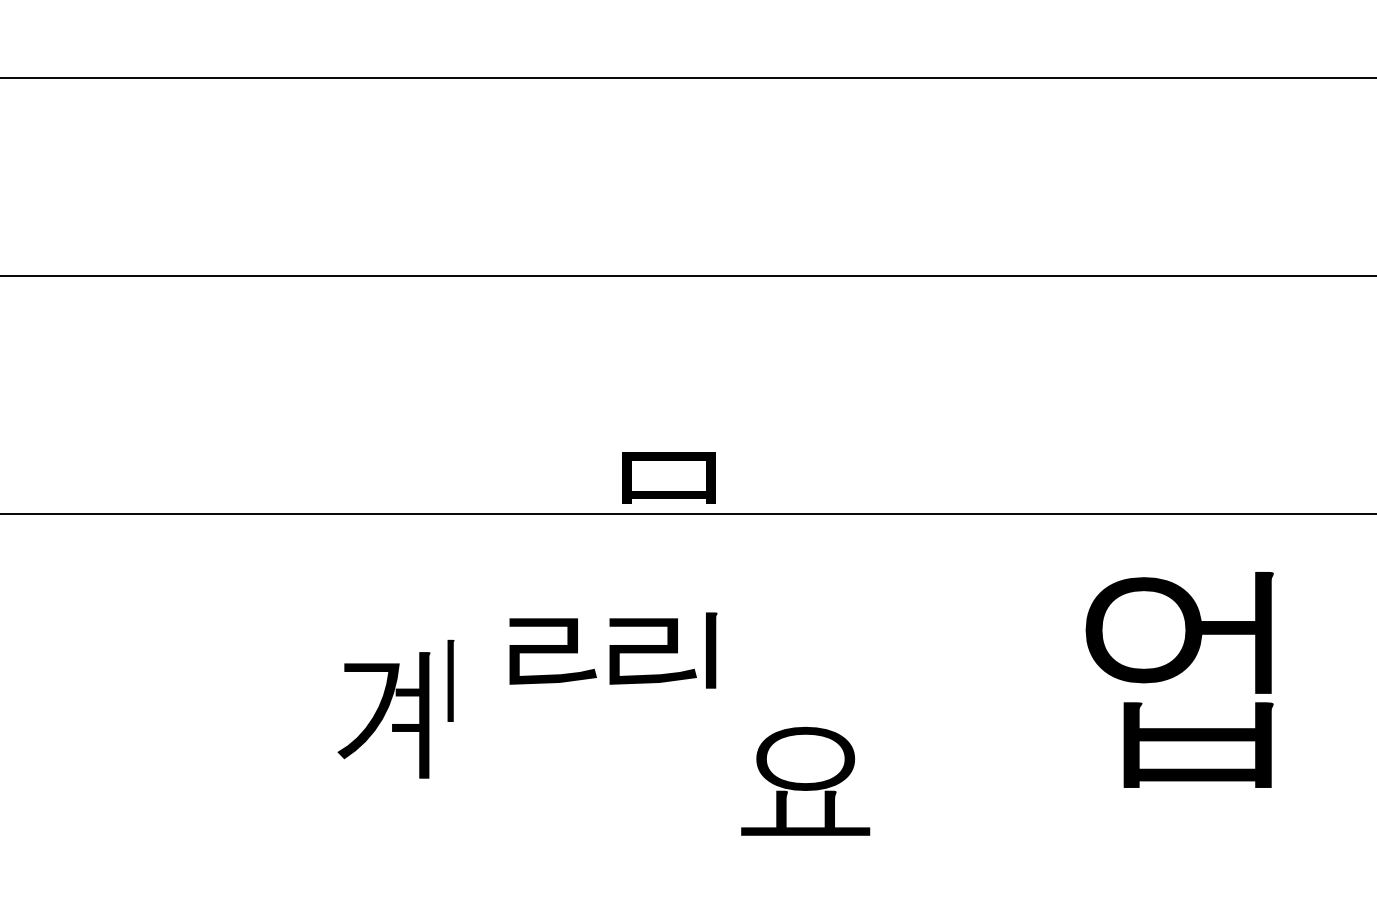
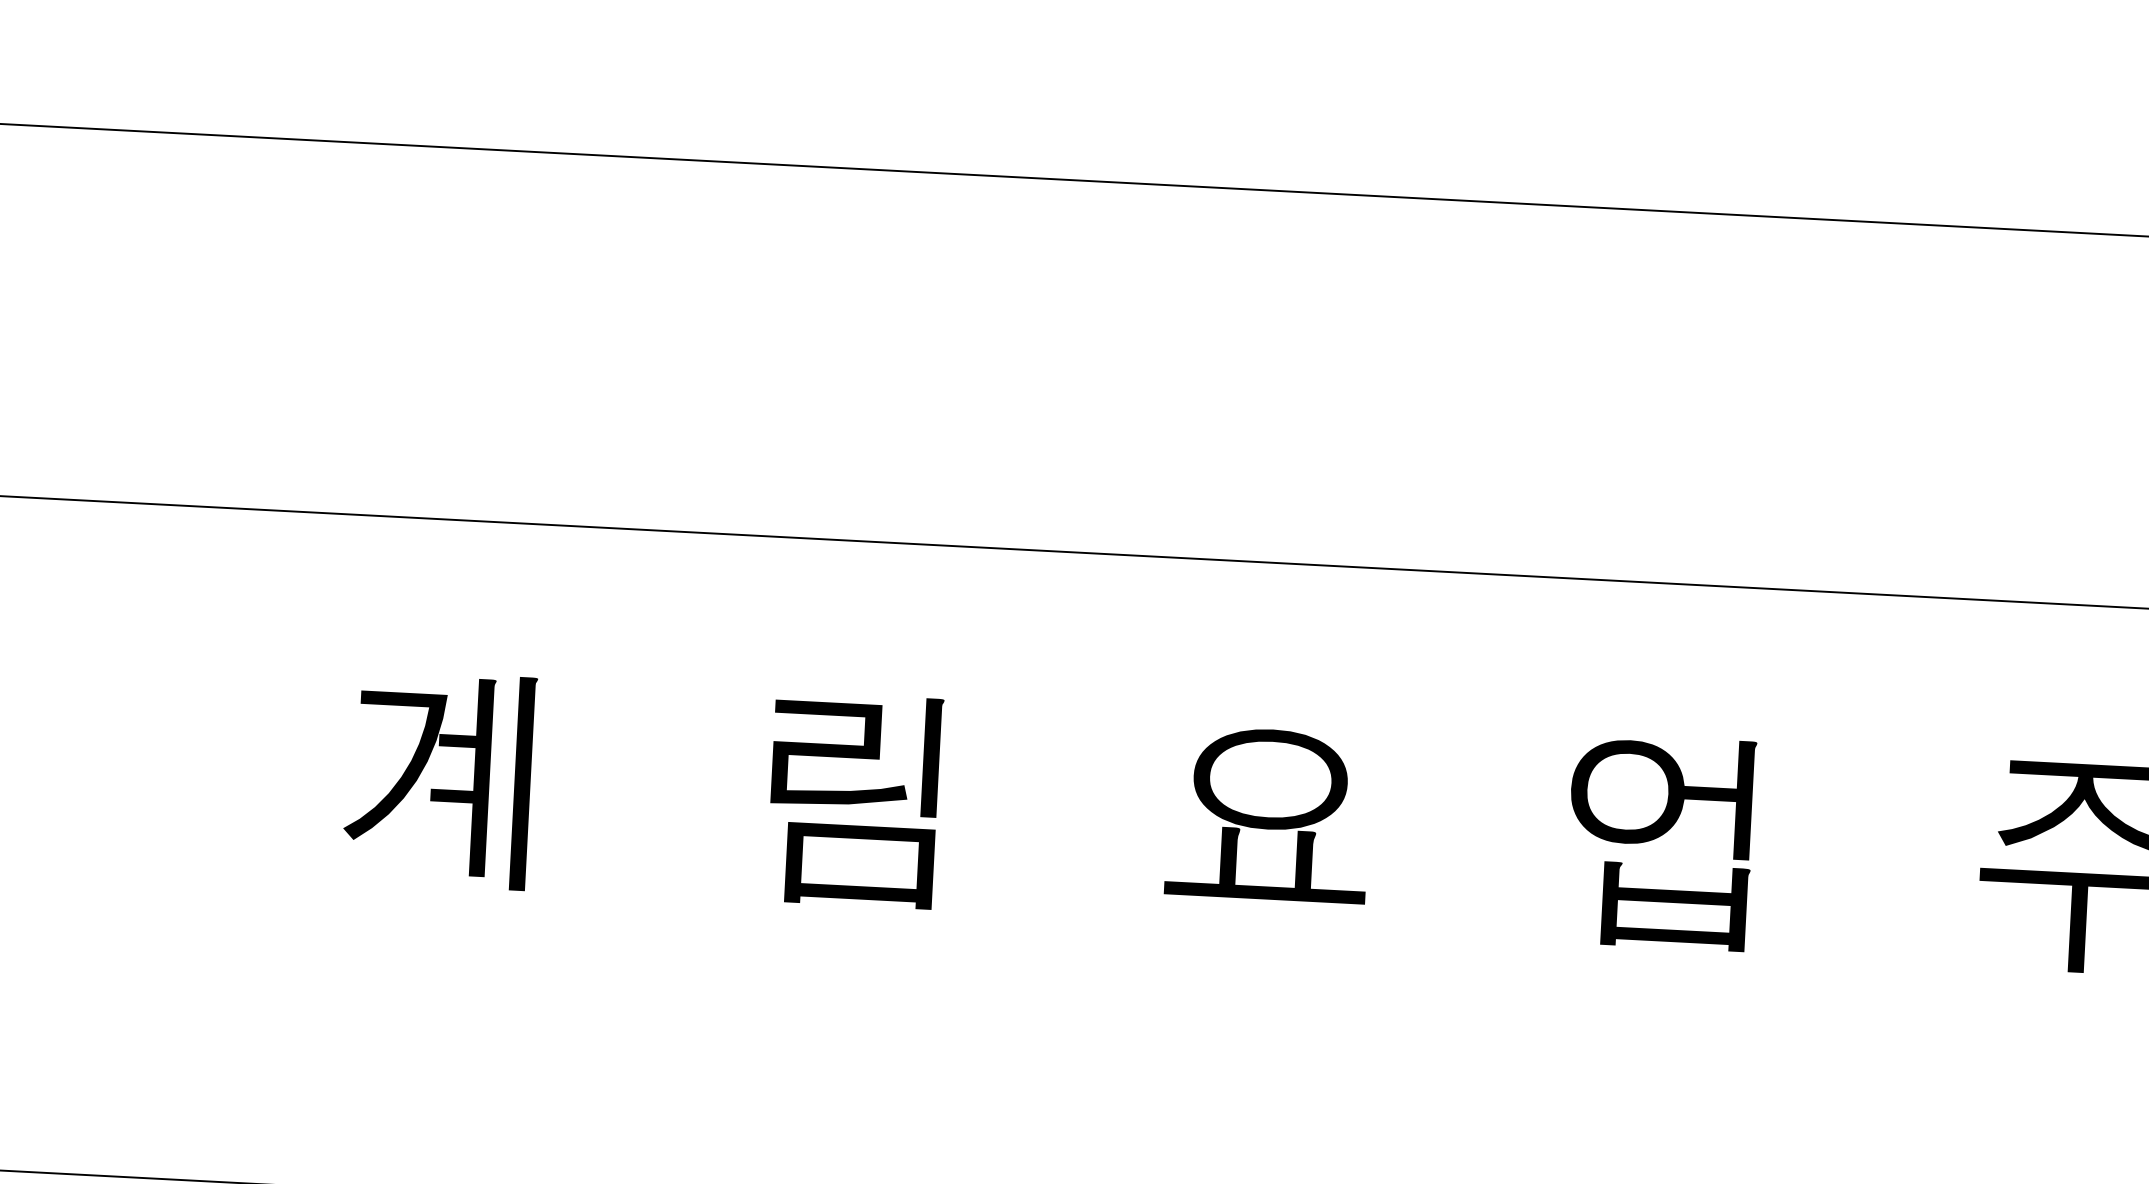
part: (668, 477) -> (859, 865), moved
part: (552, 651) -> (683, 746), removed
part: (1179, 679) -> (1659, 841), size x0.62
part: (450, 680) -> (522, 783), size x1.67
part: (383, 715) -> (418, 774), moved
part: (805, 780) -> (1268, 813), moved

